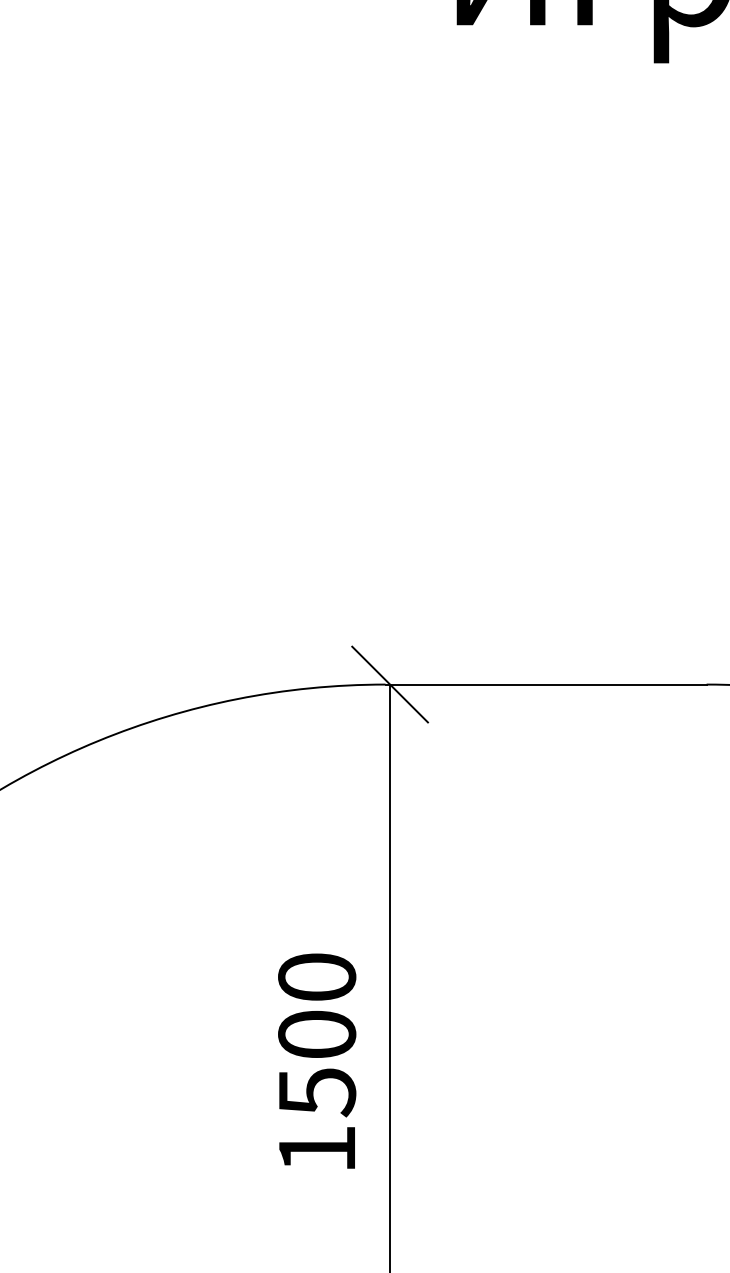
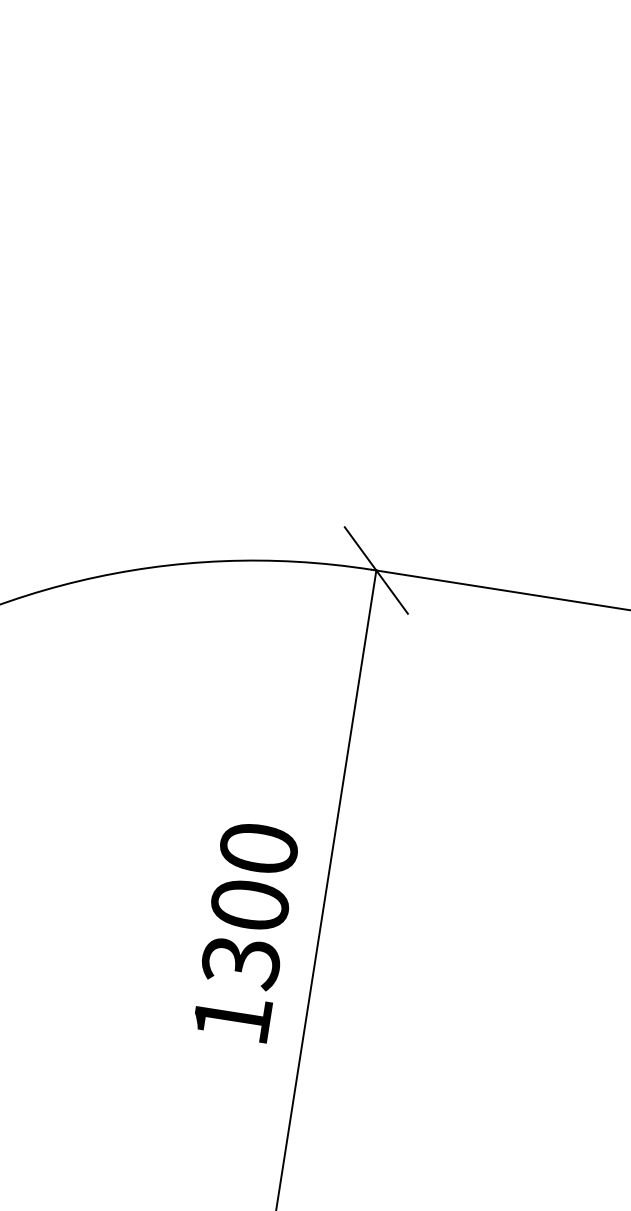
text: (316, 1092) -> (240, 962), 1500 -> 1300

